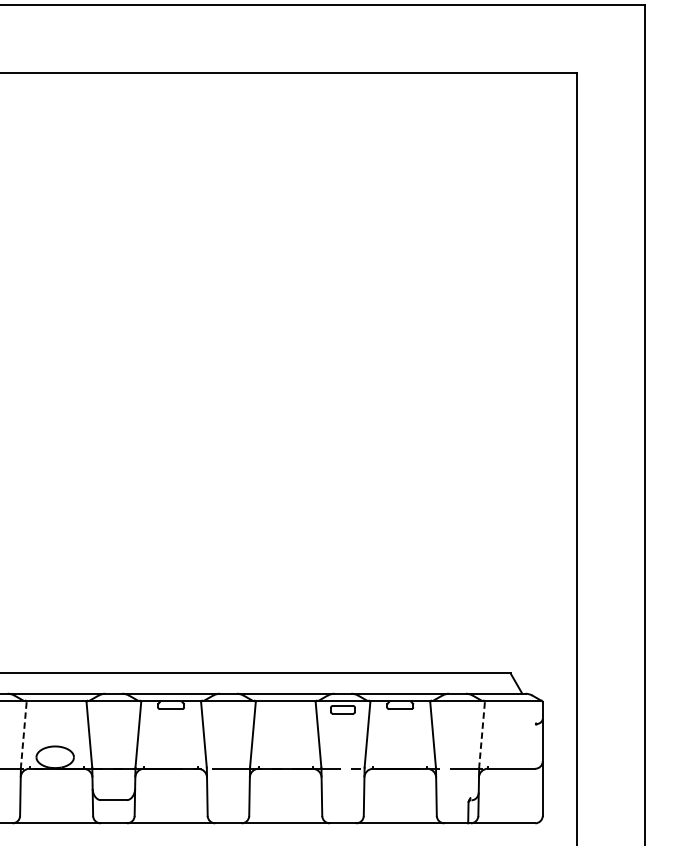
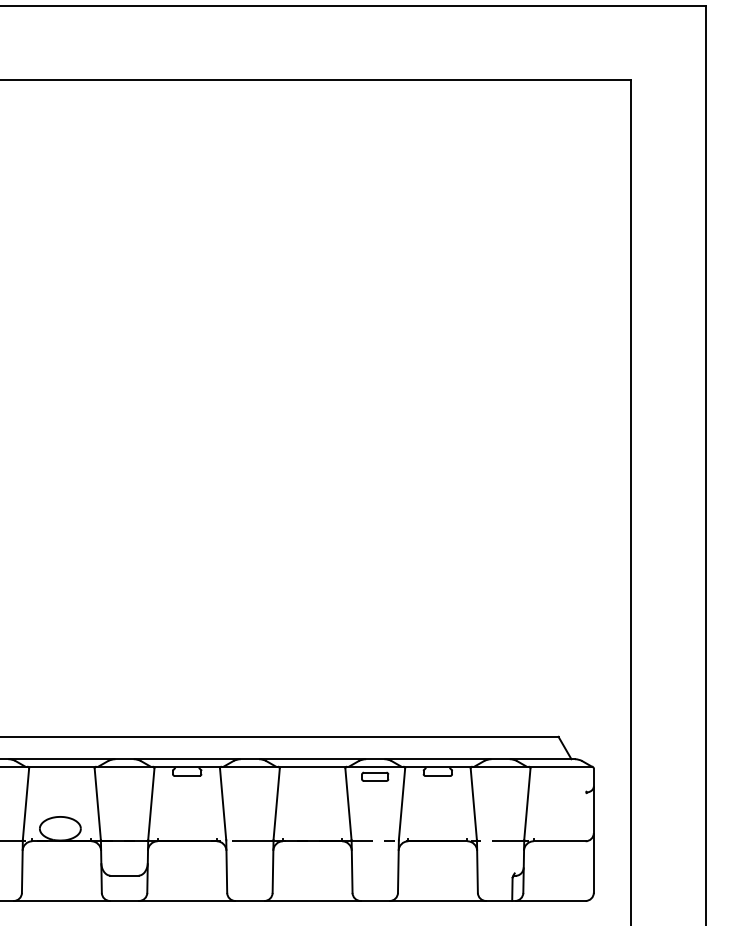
line: (23, 735) -> (25, 804), dashed -> solid
line: (482, 735) -> (527, 804), dashed -> solid

